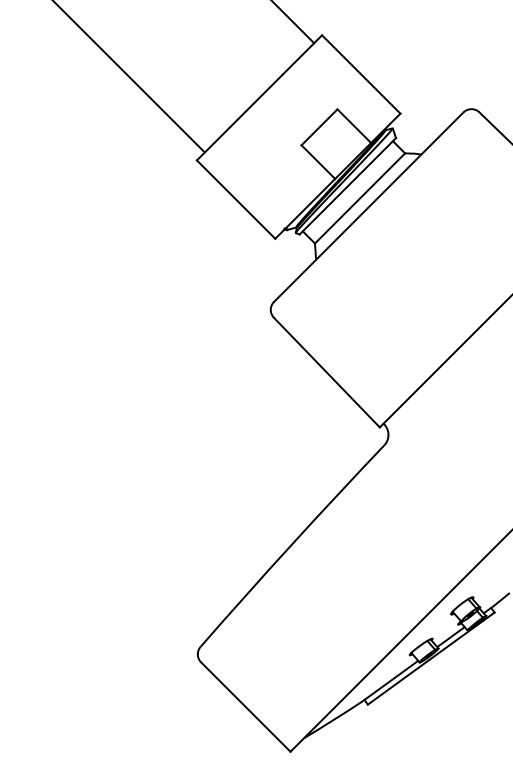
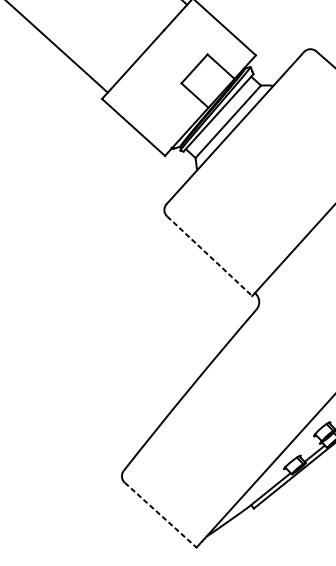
line: (327, 372) -> (210, 256), solid -> dashed
line: (246, 707) -> (161, 515), solid -> dashed

